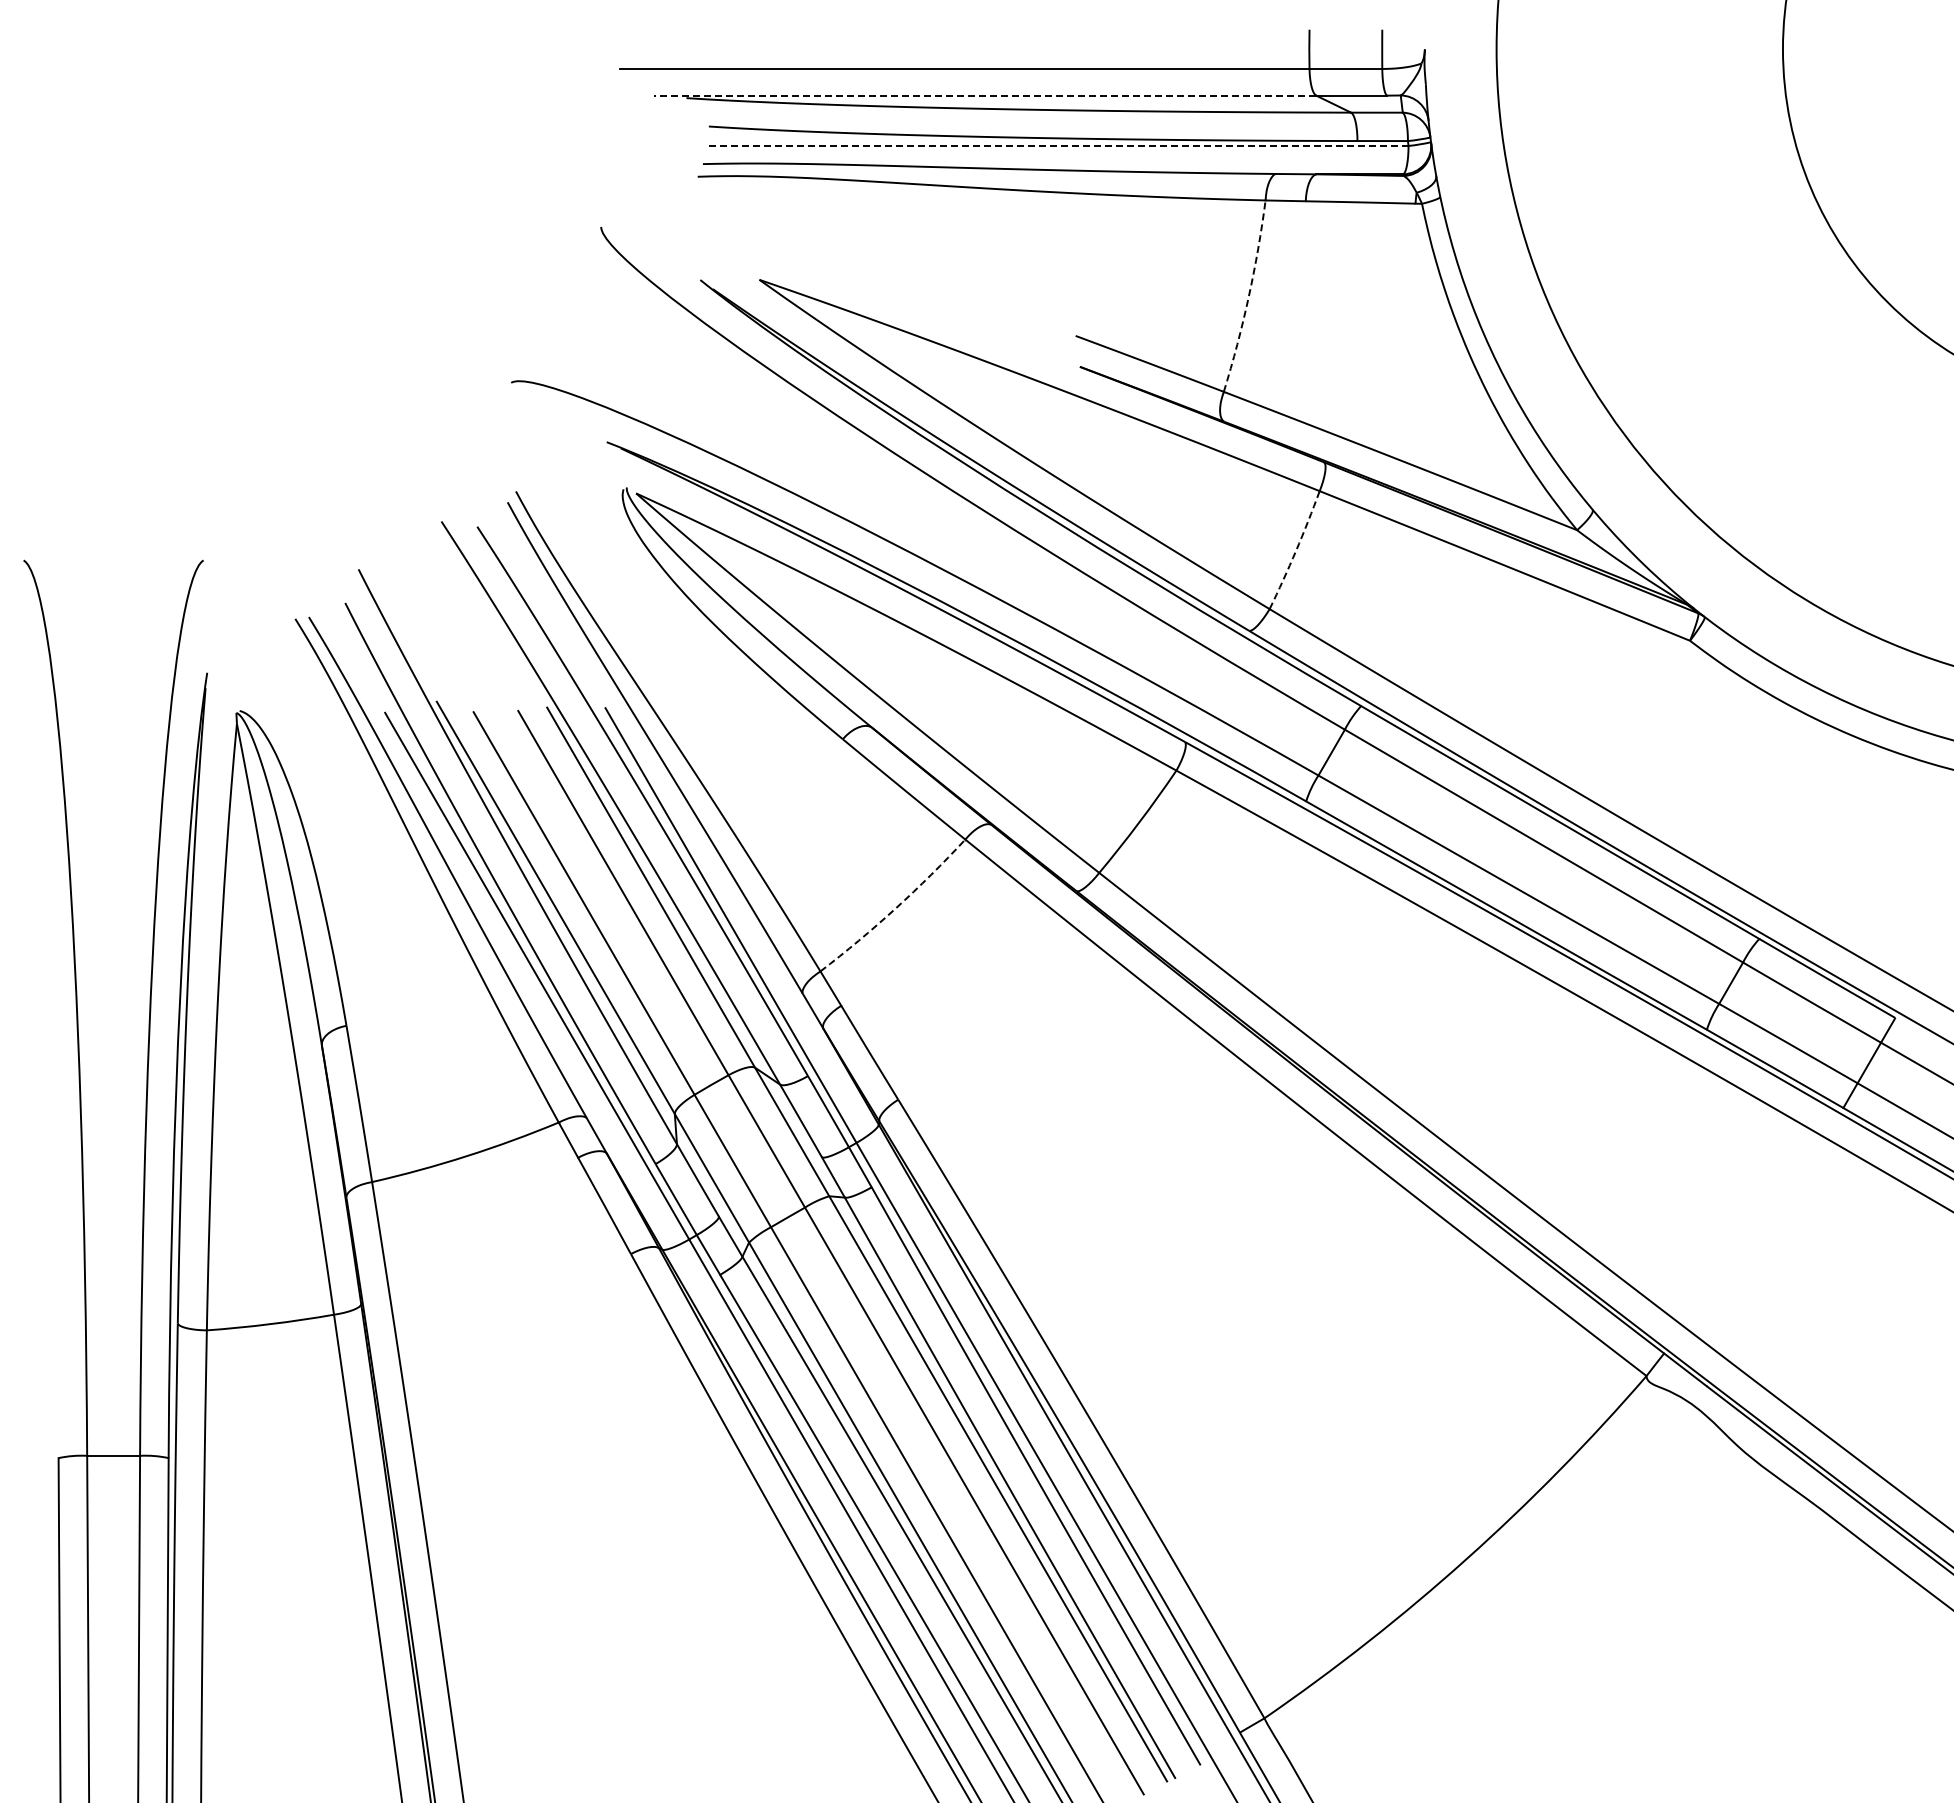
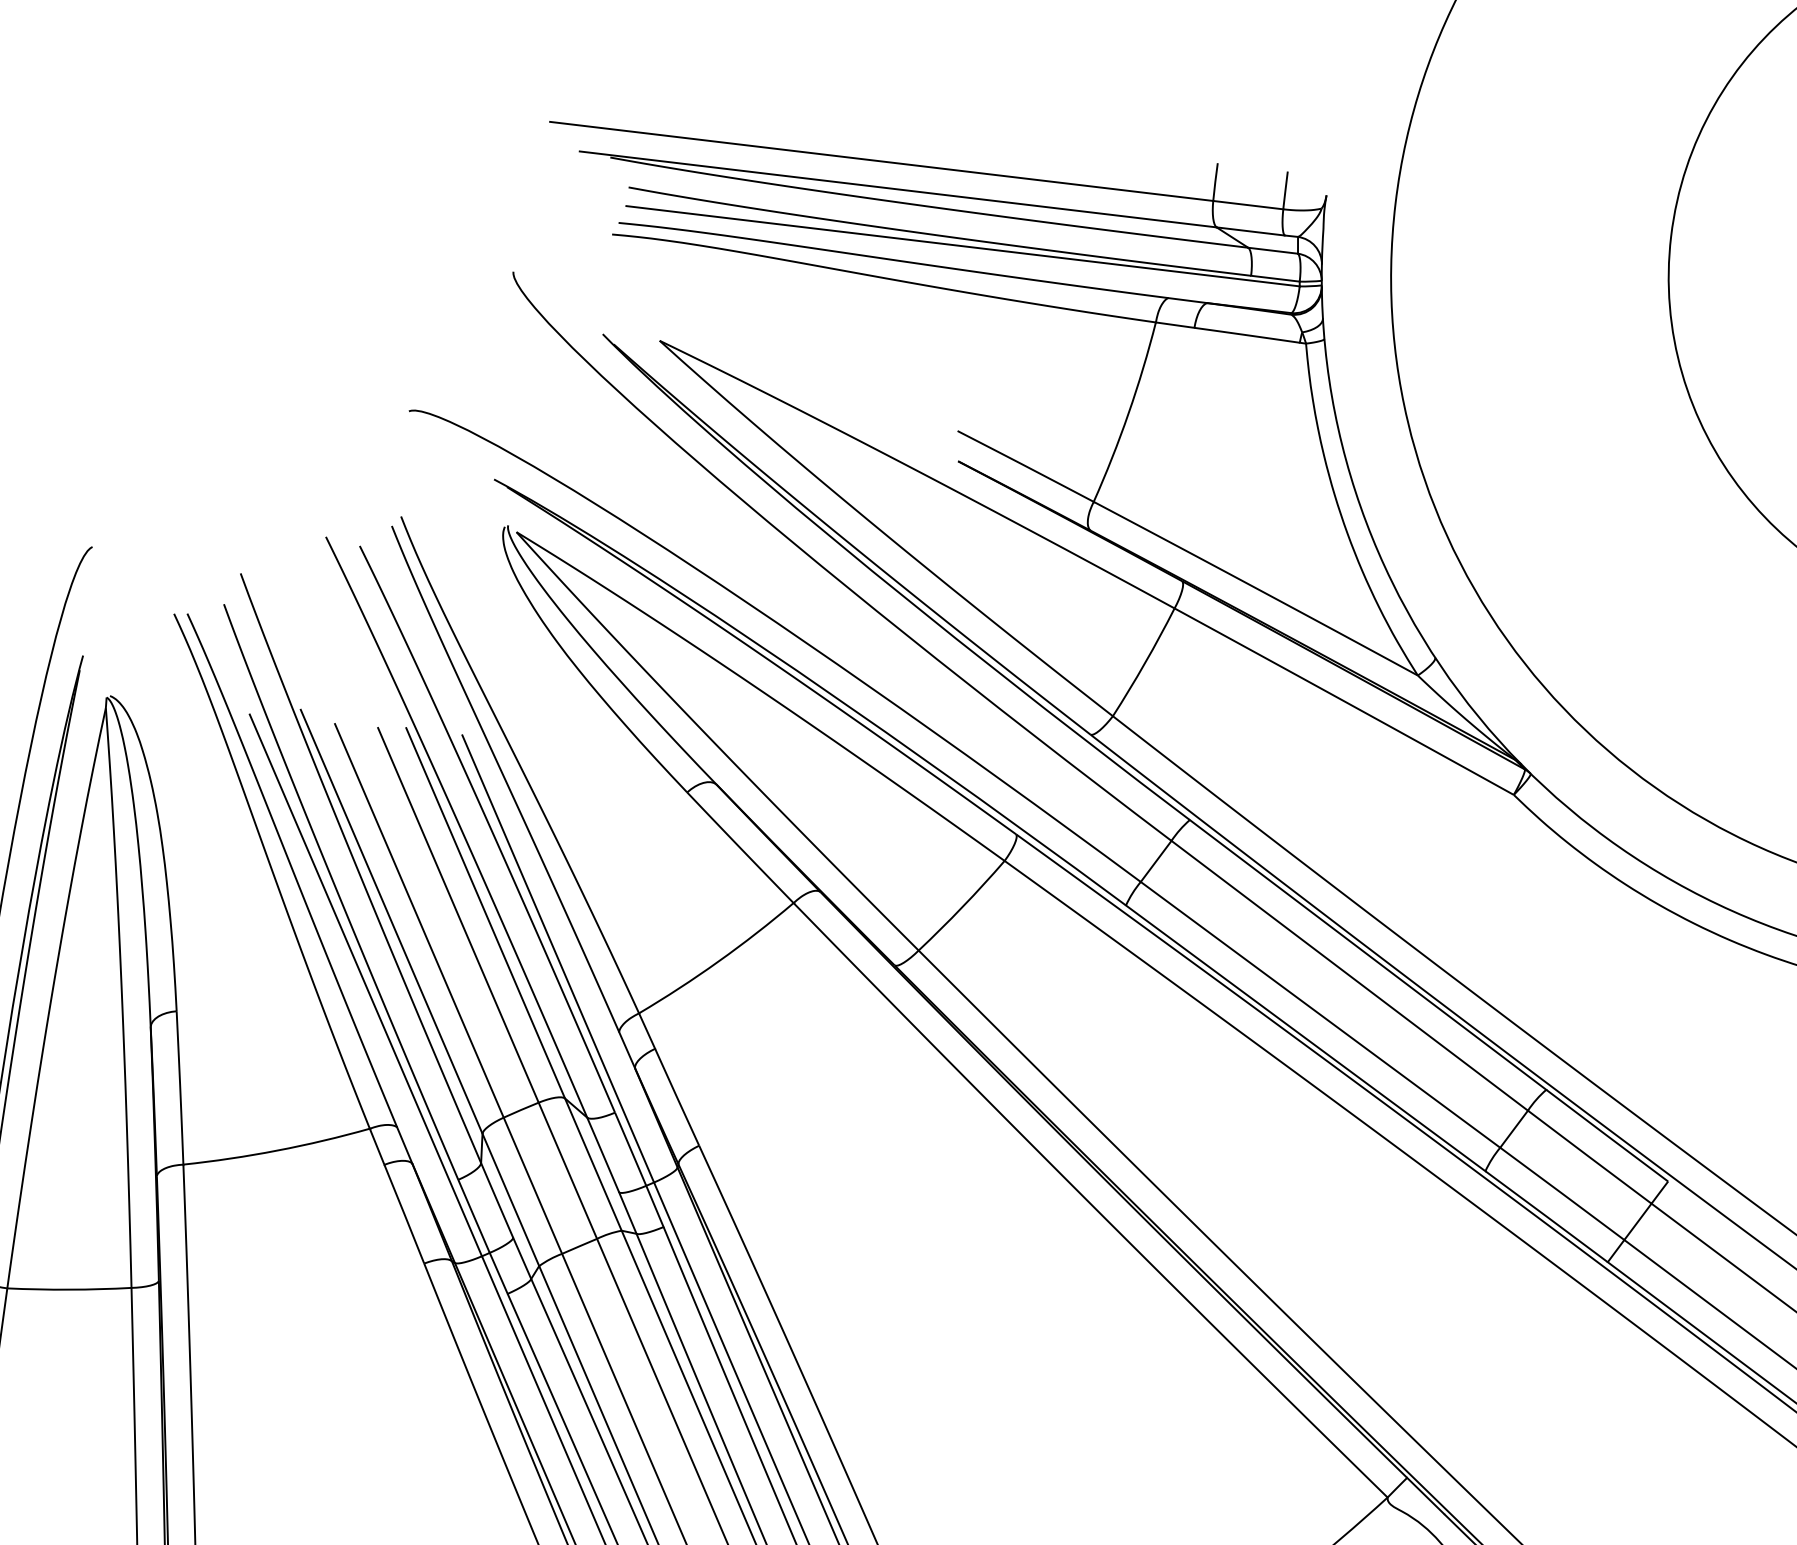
line: (985, 95) -> (898, 189), dashed -> solid
line: (1058, 145) -> (962, 245), dashed -> solid
arc: (1248, 297) -> (1128, 413), dashed -> solid
arc: (1296, 550) -> (1145, 662), dashed -> solid
arc: (895, 908) -> (718, 961), dashed -> solid

